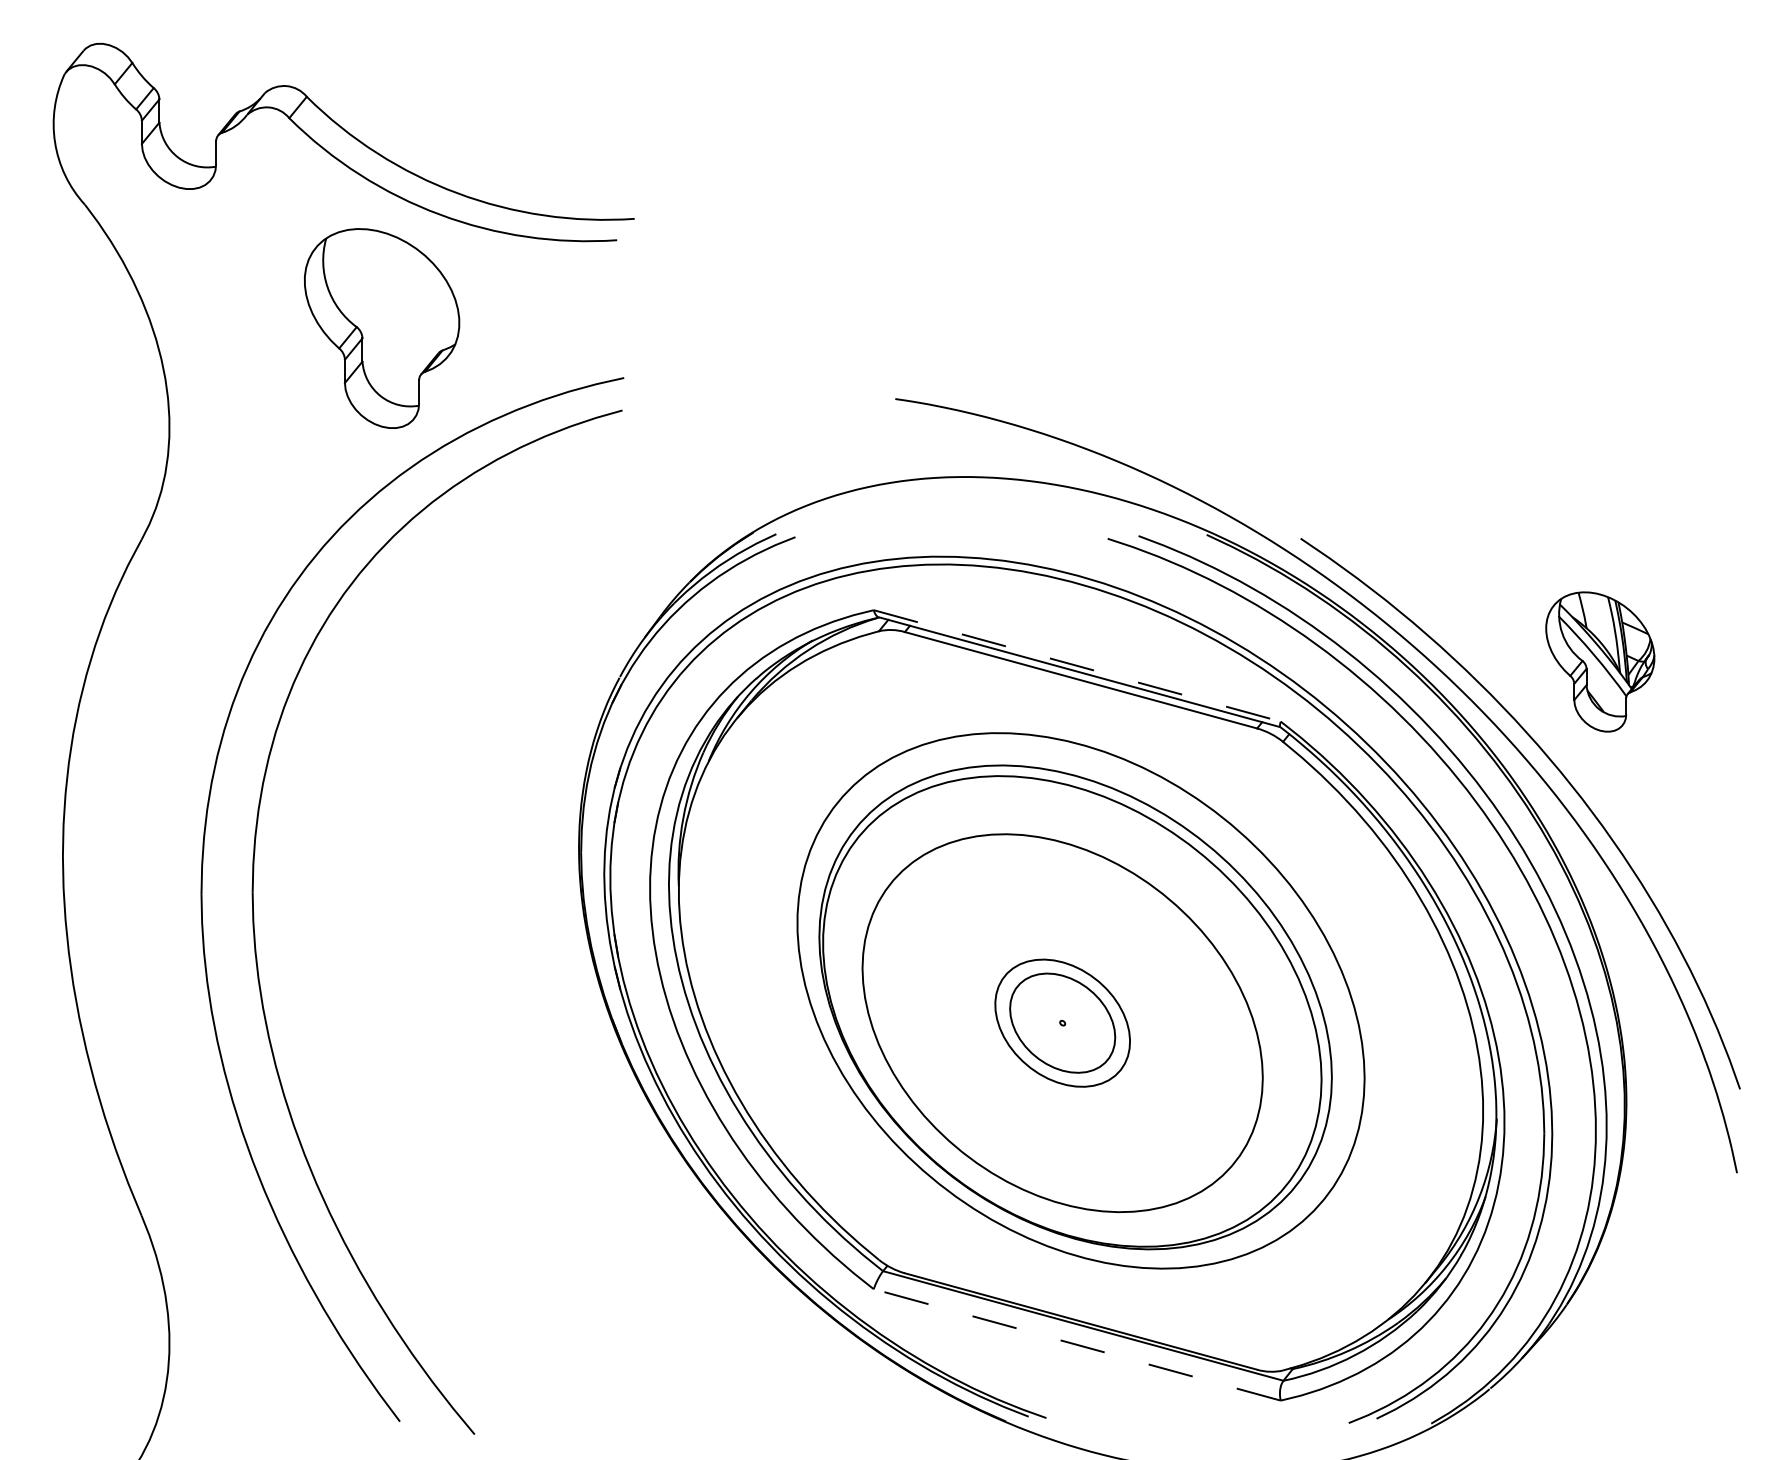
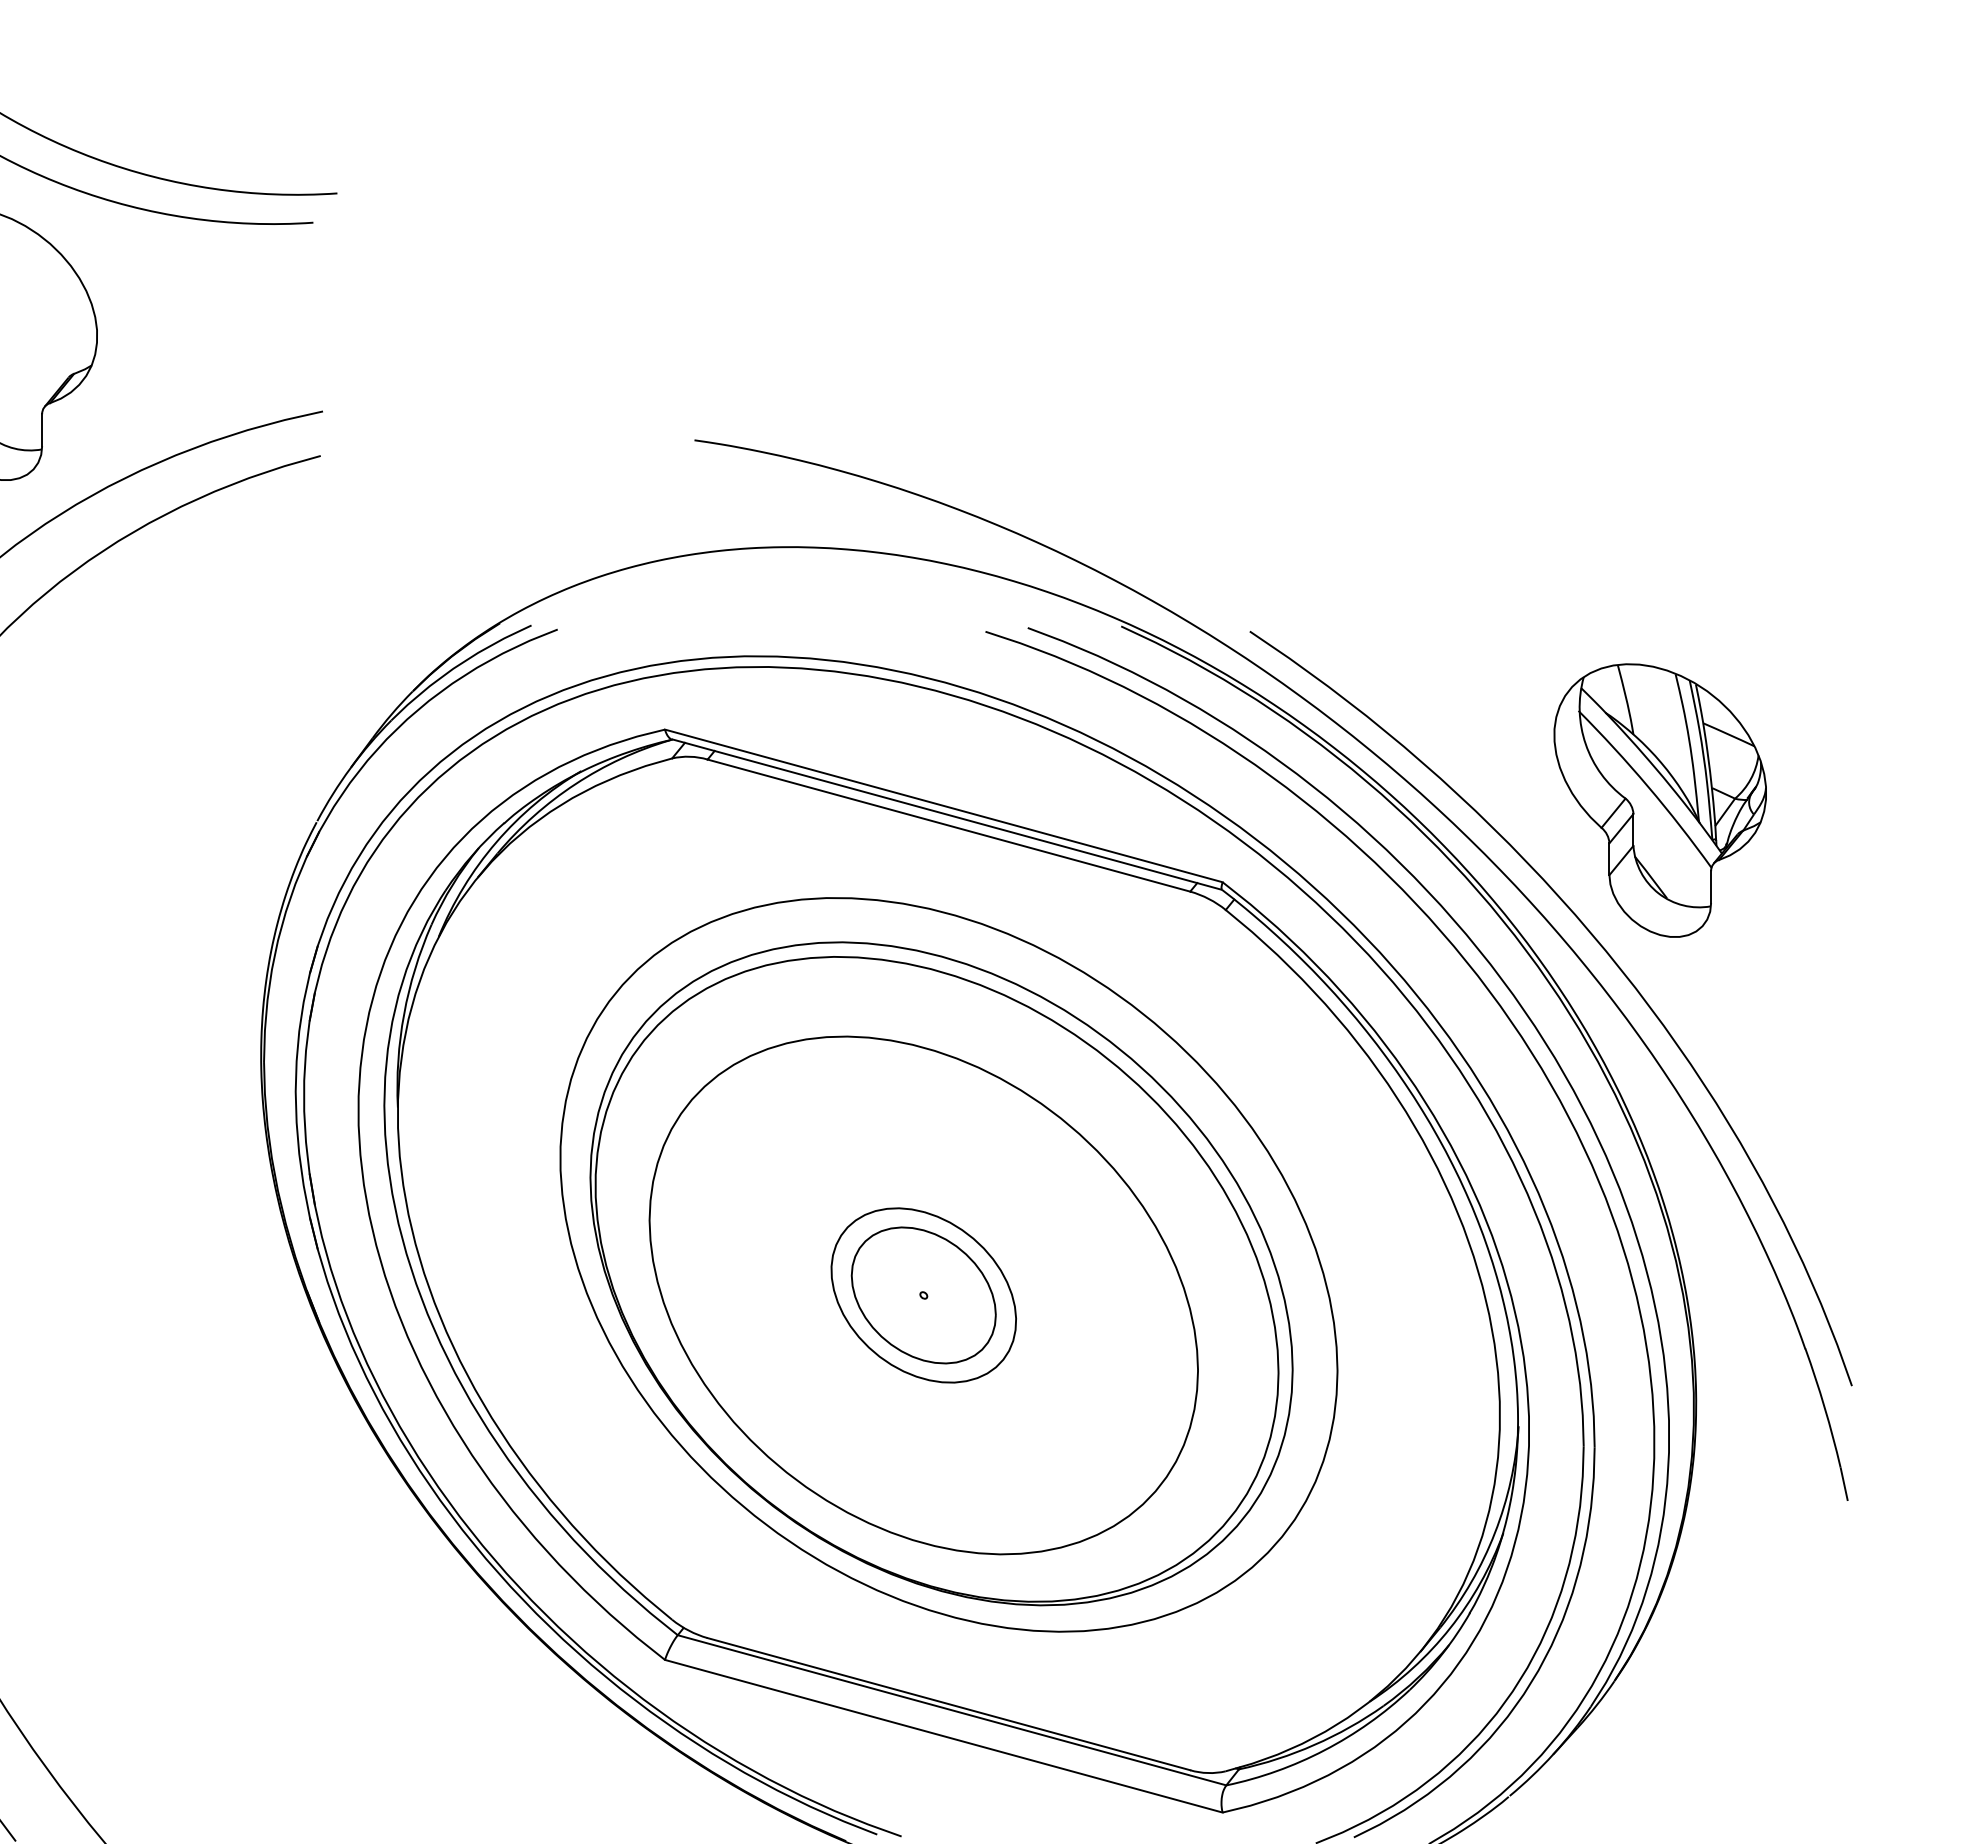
part: (1600, 661) -> (1660, 799), size x1.43
line: (1077, 665) -> (944, 805), dashed -> solid
line: (1077, 1344) -> (944, 1735), dashed -> solid

